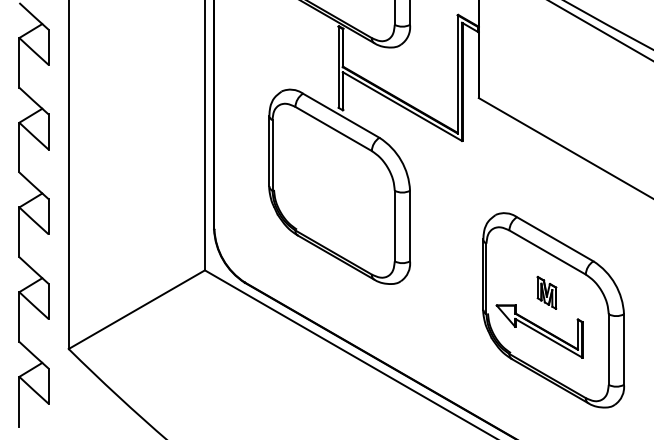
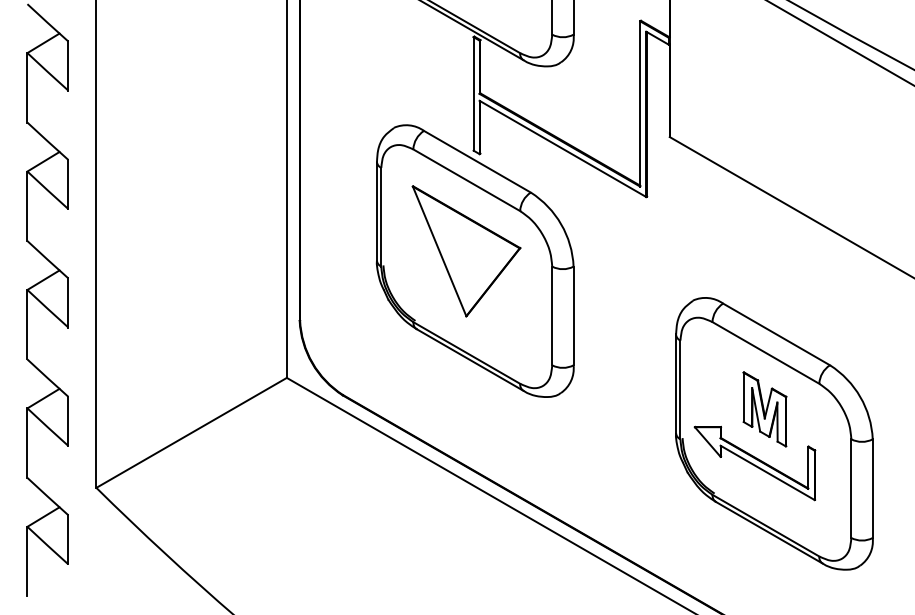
part: (333, 179) -> (466, 251), added
part: (546, 292) -> (764, 409), size x1.67

